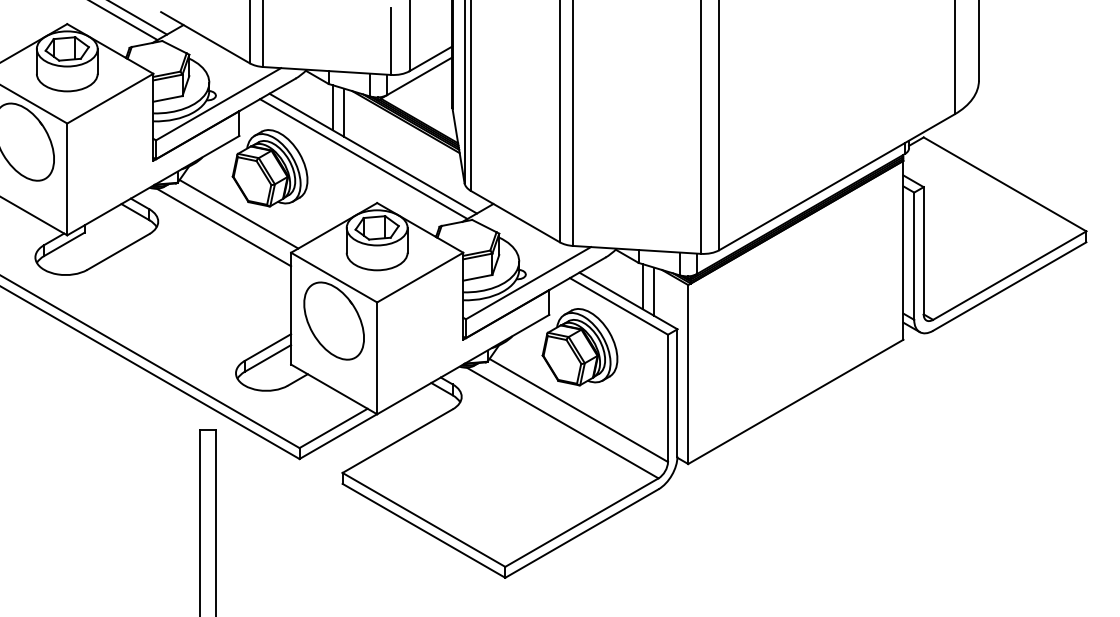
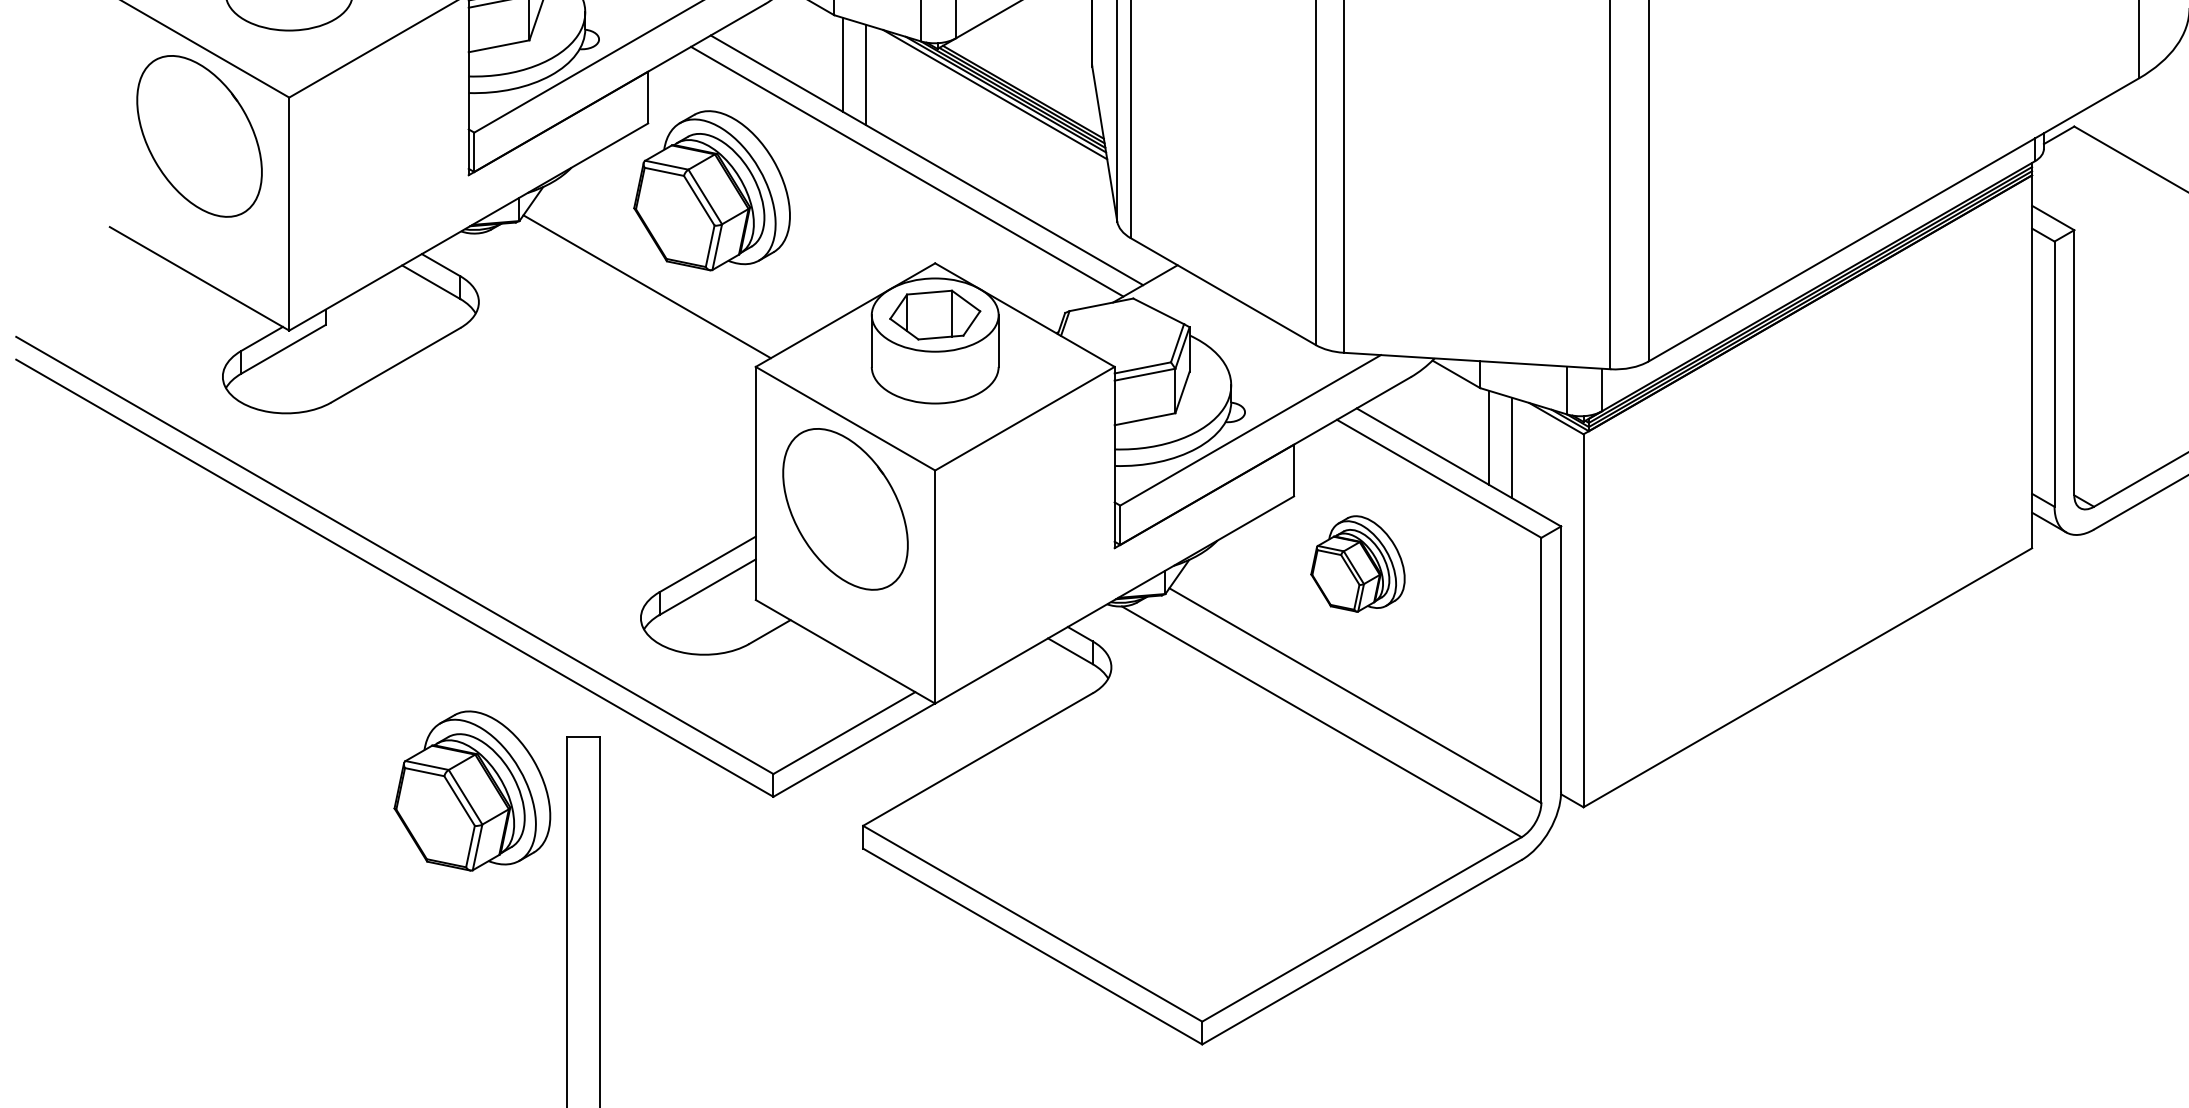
line: (223, 227) -> (614, 314), removed
part: (579, 347) -> (1356, 564), size x0.6
part: (154, 456) -> (471, 791), added

